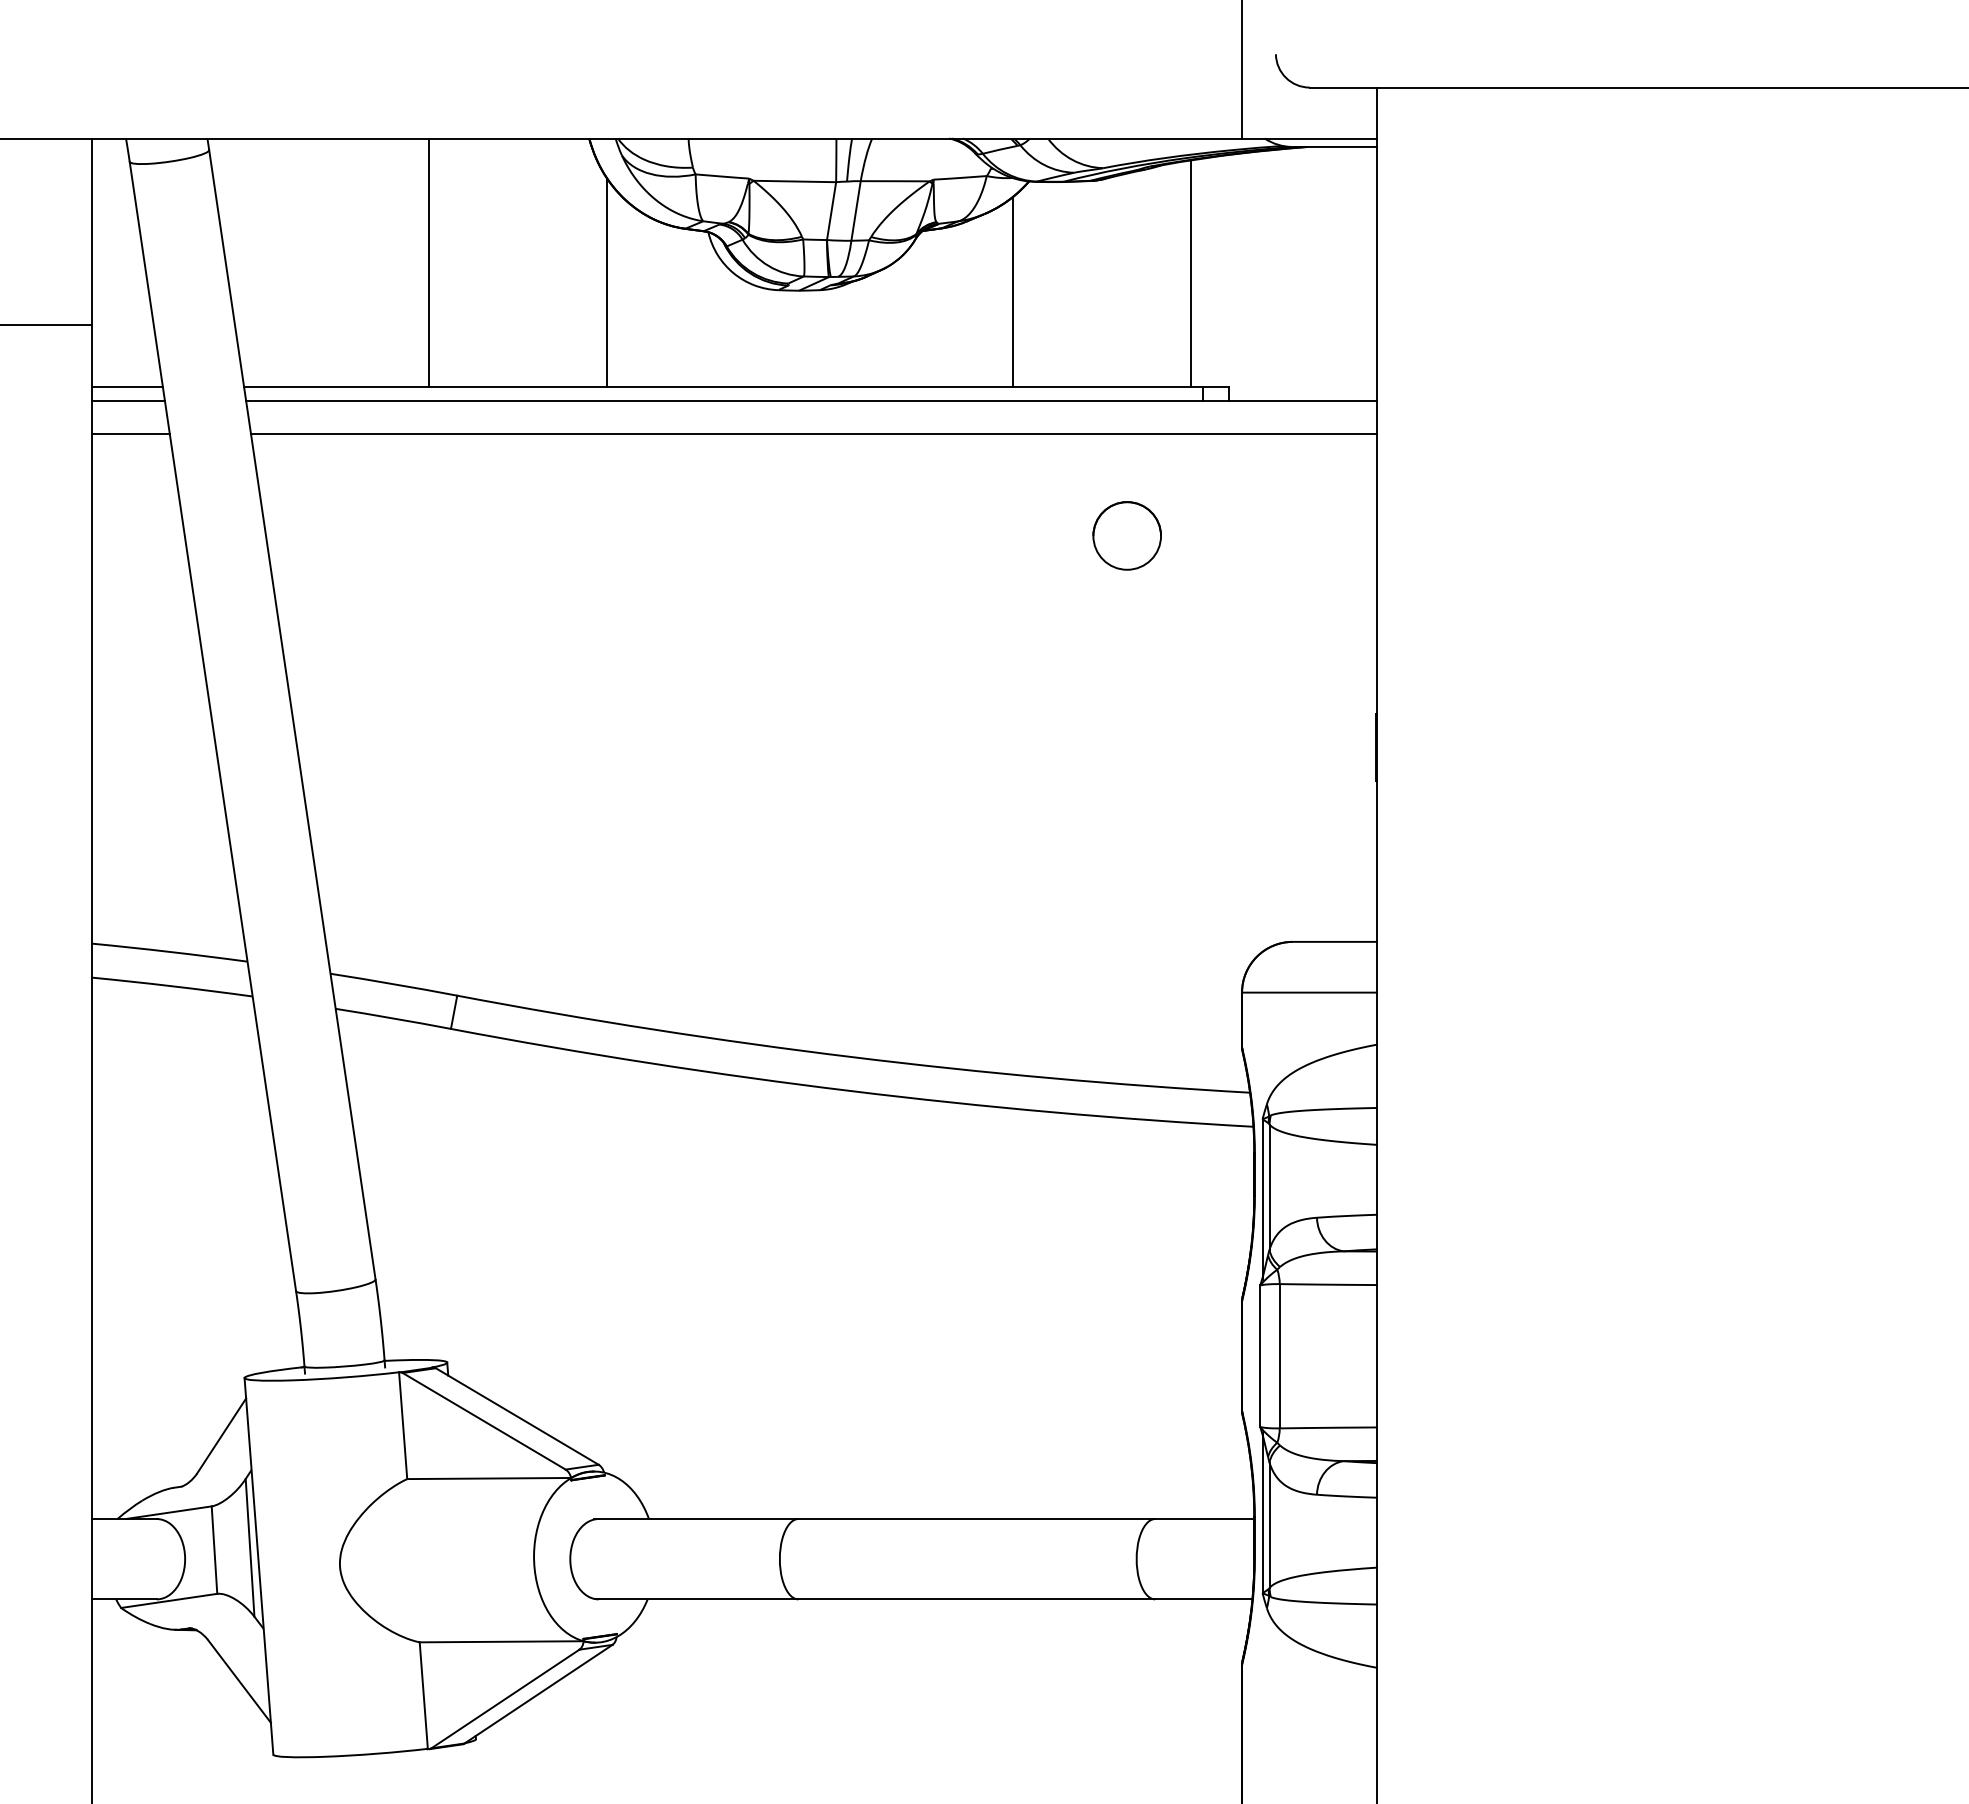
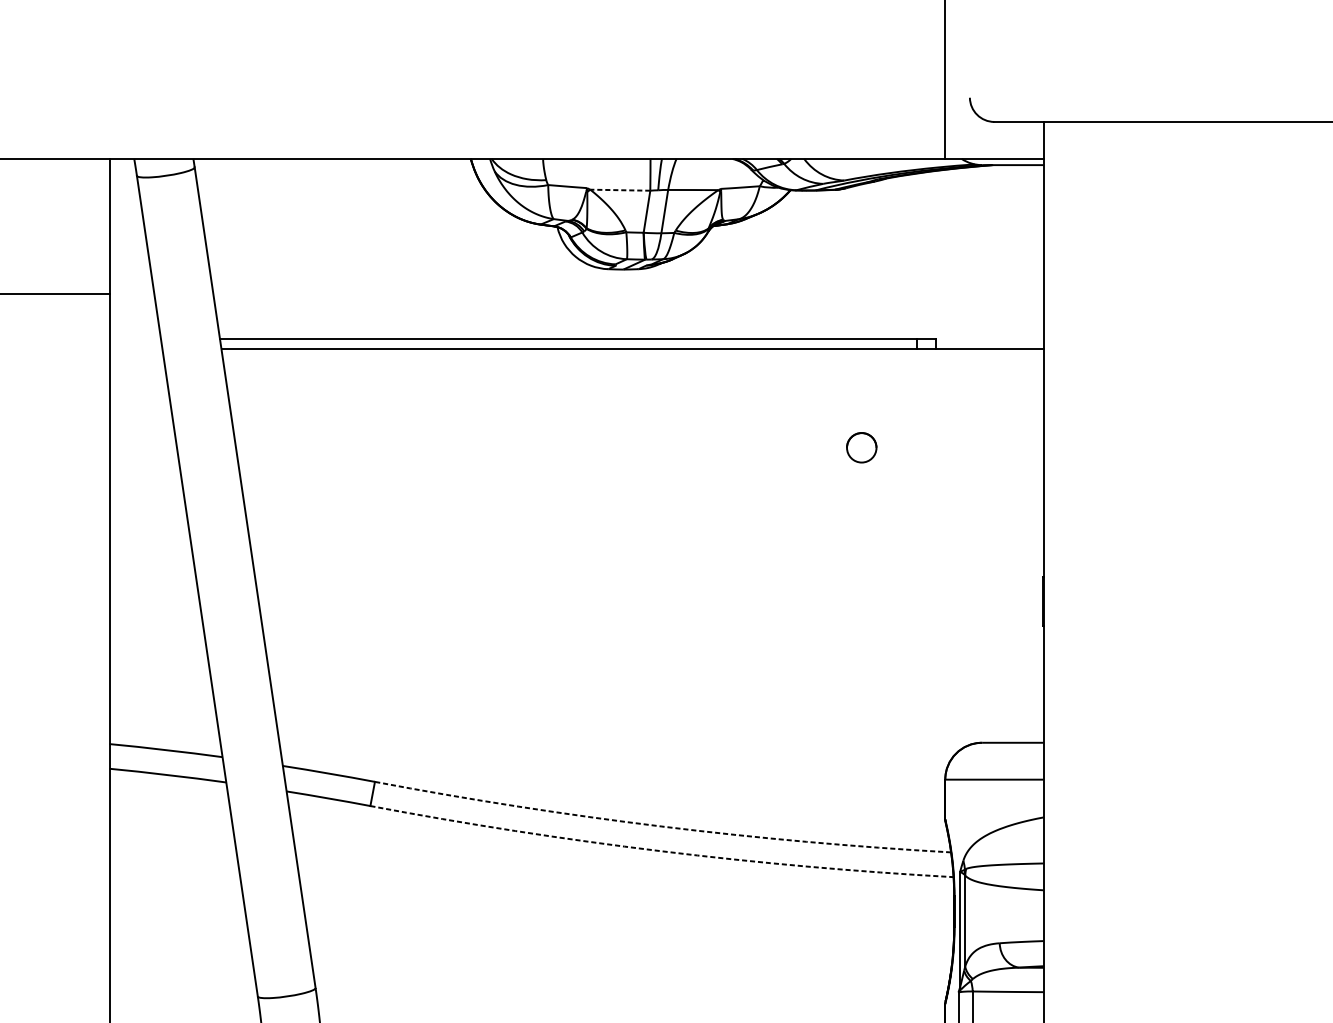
line: (794, 181) -> (620, 190), solid -> dashed
line: (429, 262) -> (354, 249), removed
line: (1191, 273) -> (908, 257), removed
line: (607, 282) -> (484, 263), removed
line: (1013, 291) -> (779, 270), removed
line: (126, 386) -> (134, 339), removed
line: (127, 400) -> (135, 349), removed
line: (130, 434) -> (137, 374), removed
line: (814, 434) -> (634, 374), removed
circle: (1126, 535) -> (861, 447), size x0.6
arc: (852, 1057) -> (662, 826), solid -> dashed
arc: (850, 1091) -> (660, 851), solid -> dashed

